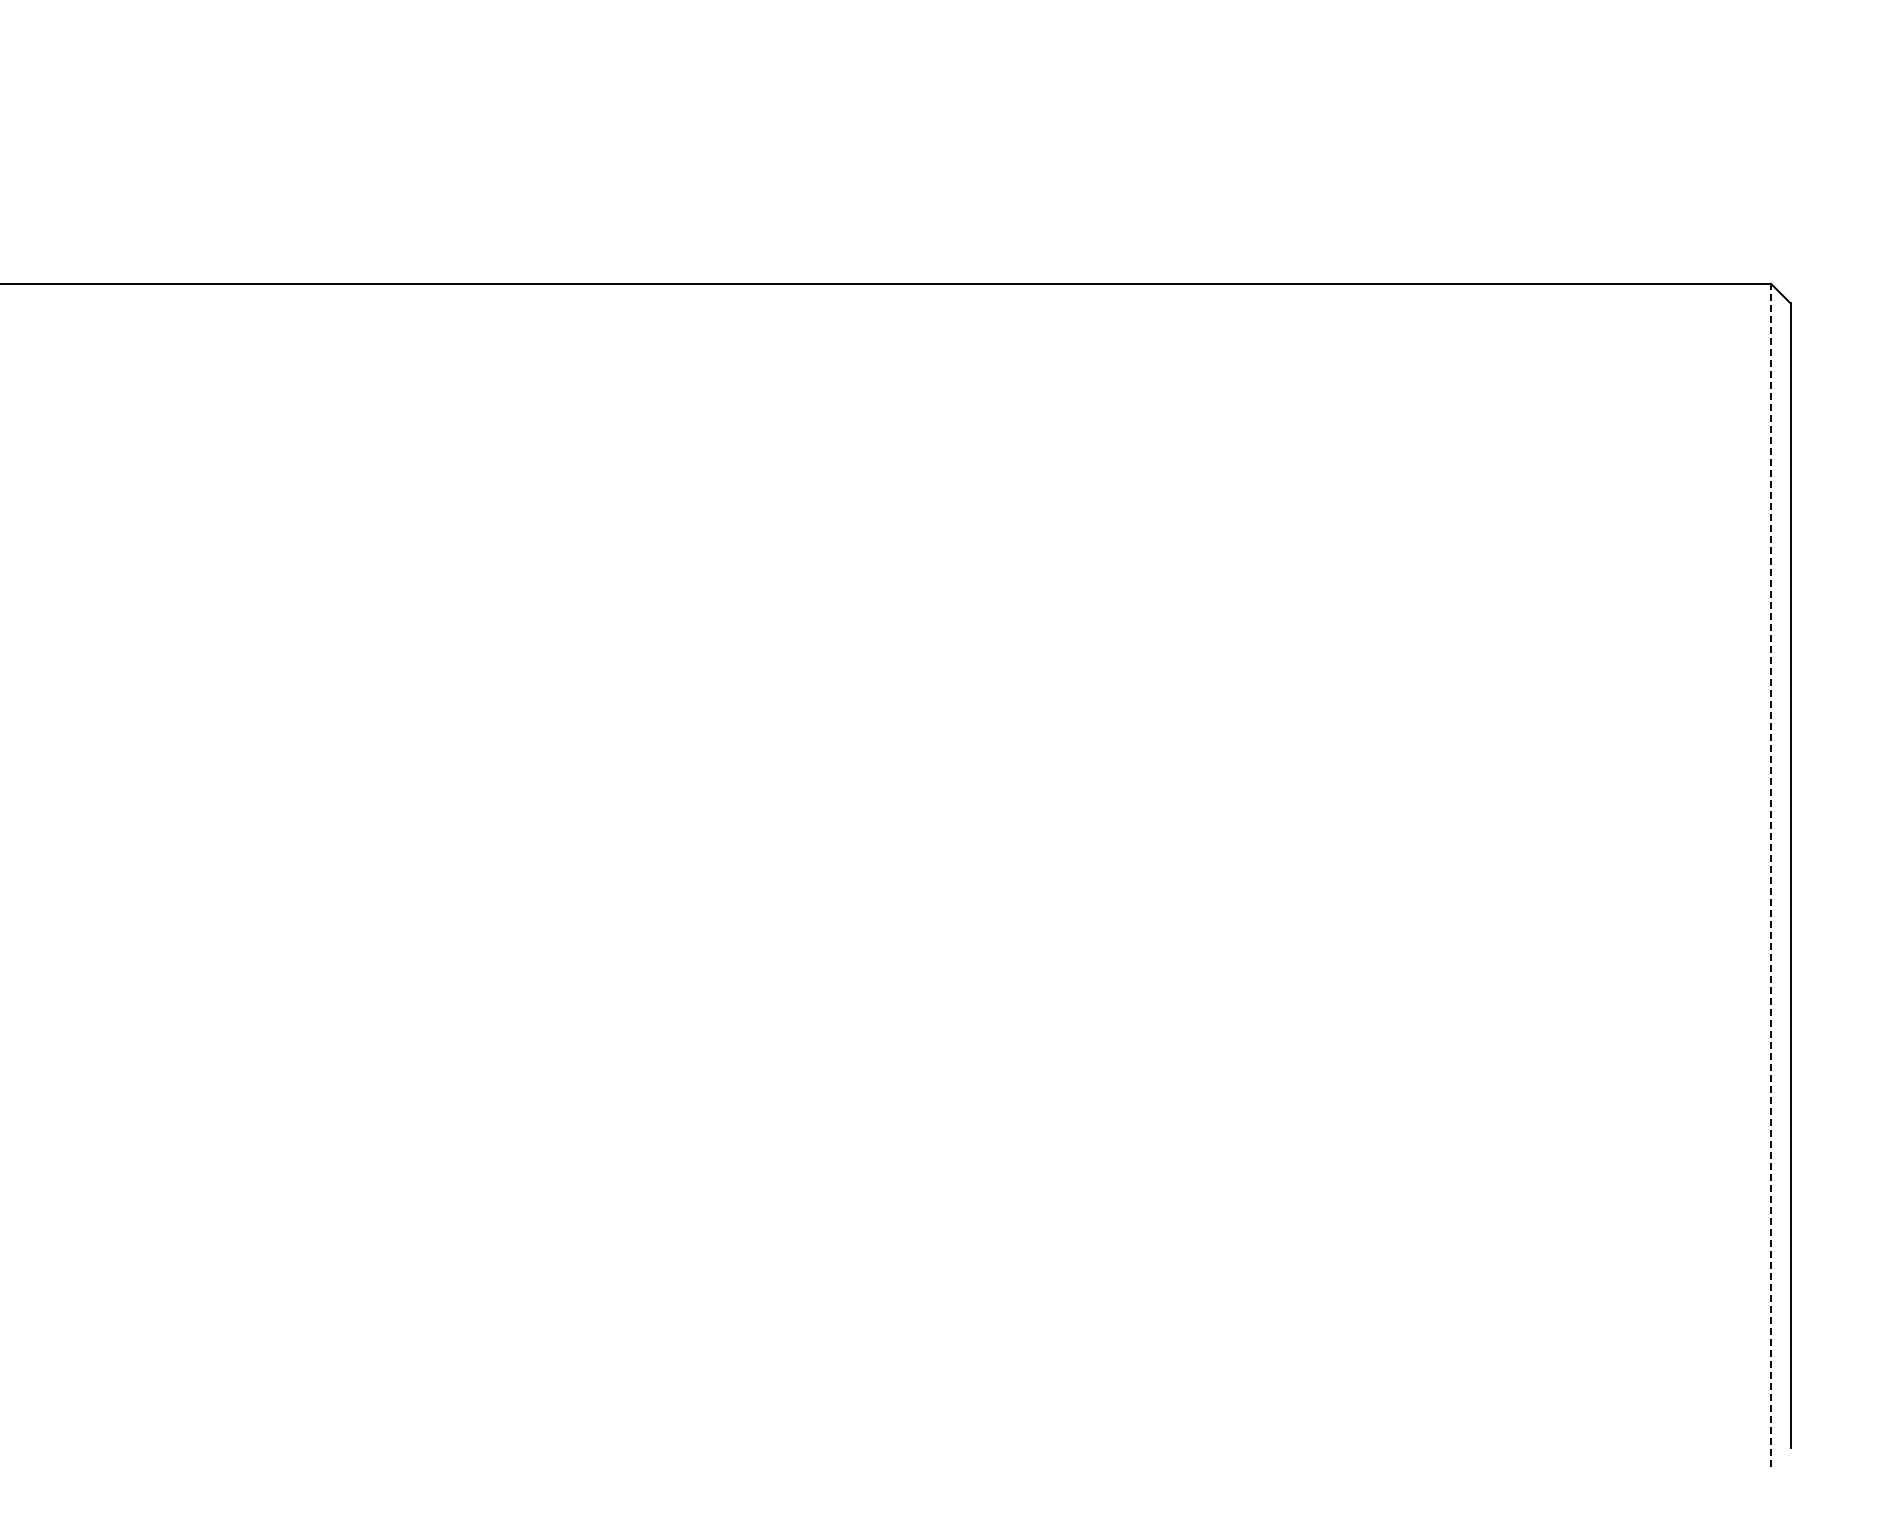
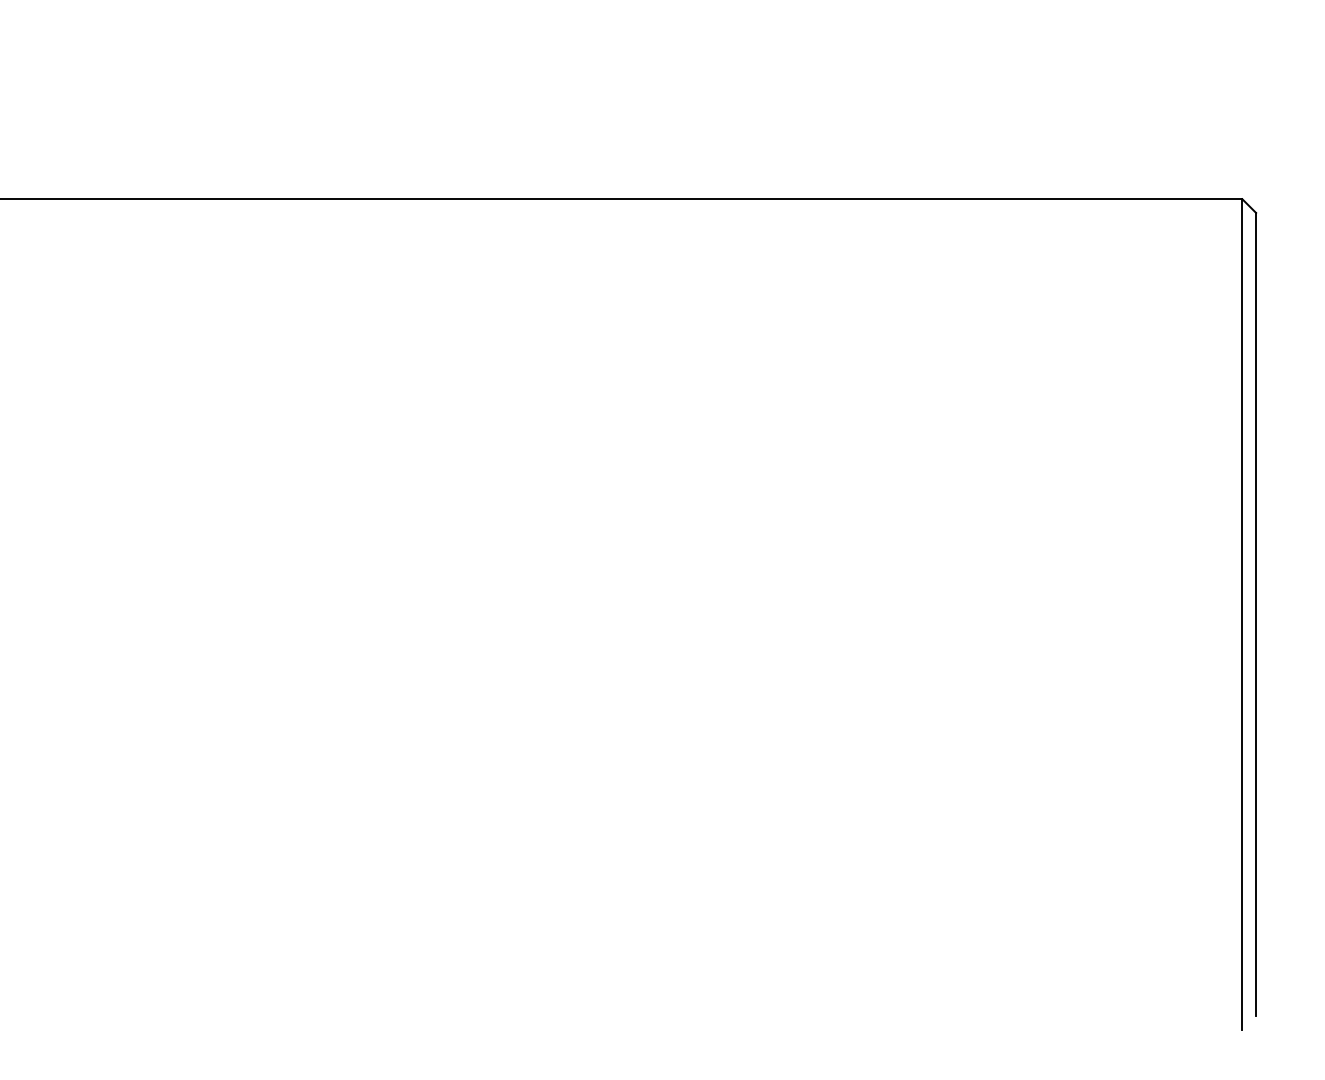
line: (1770, 875) -> (1242, 614), dashed -> solid

